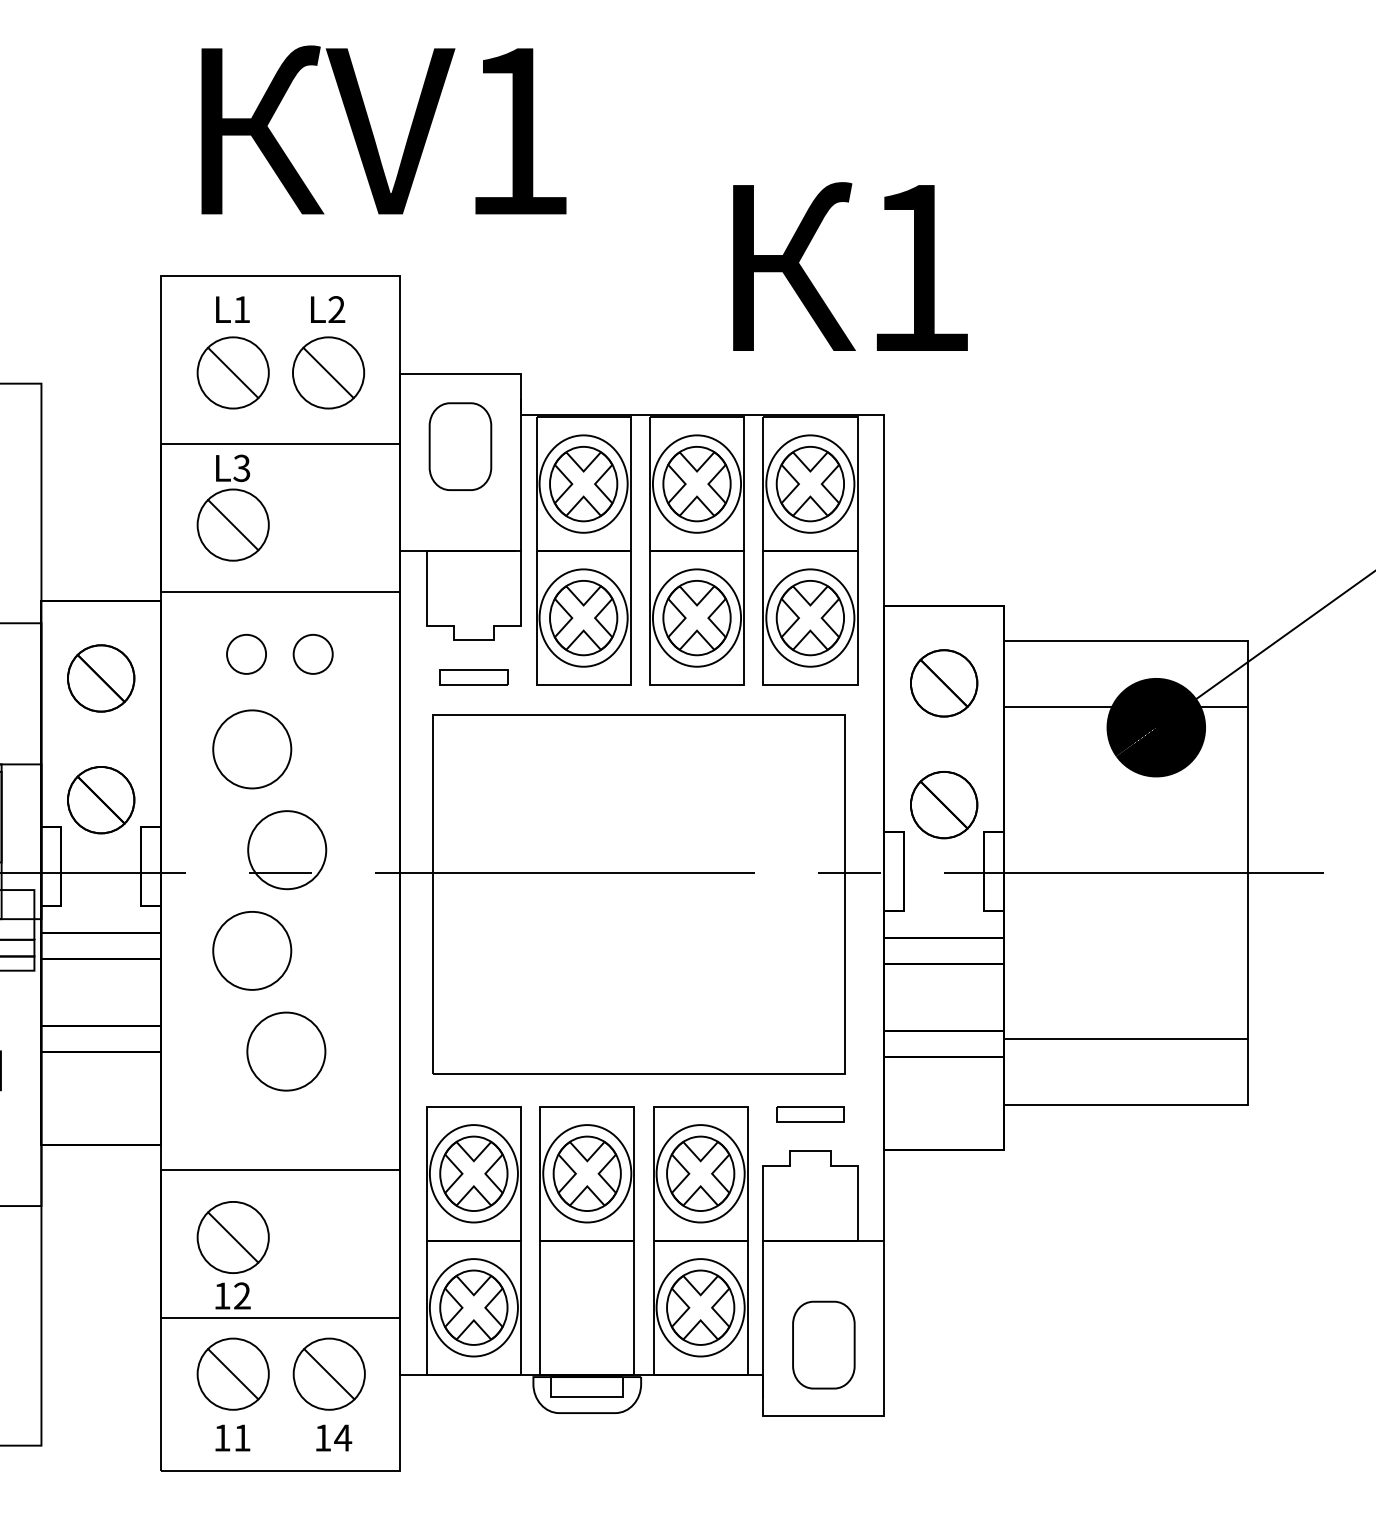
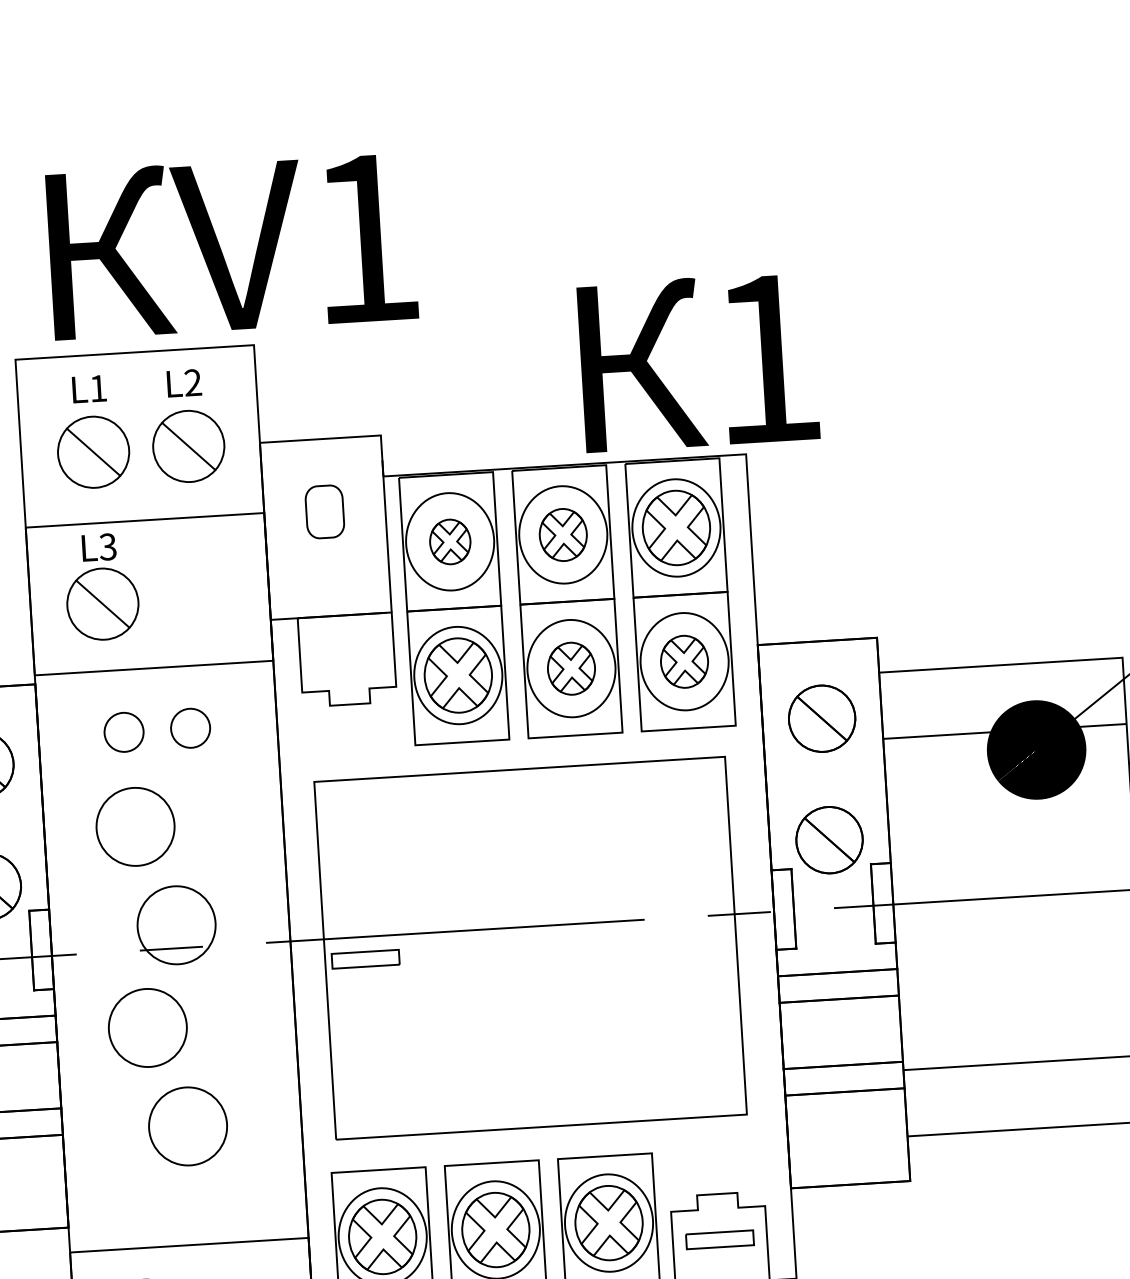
text: (383, 129) -> (231, 245), moved
text: (850, 266) -> (698, 361), moved
part: (460, 446) -> (324, 511), size x0.6
part: (583, 484) -> (450, 542), size x0.6
part: (696, 484) -> (562, 535), size x0.7
part: (696, 618) -> (570, 669), size x0.7
part: (809, 618) -> (683, 662), size x0.7
part: (473, 677) -> (365, 959), moved
part: (810, 1114) -> (720, 1240), moved

